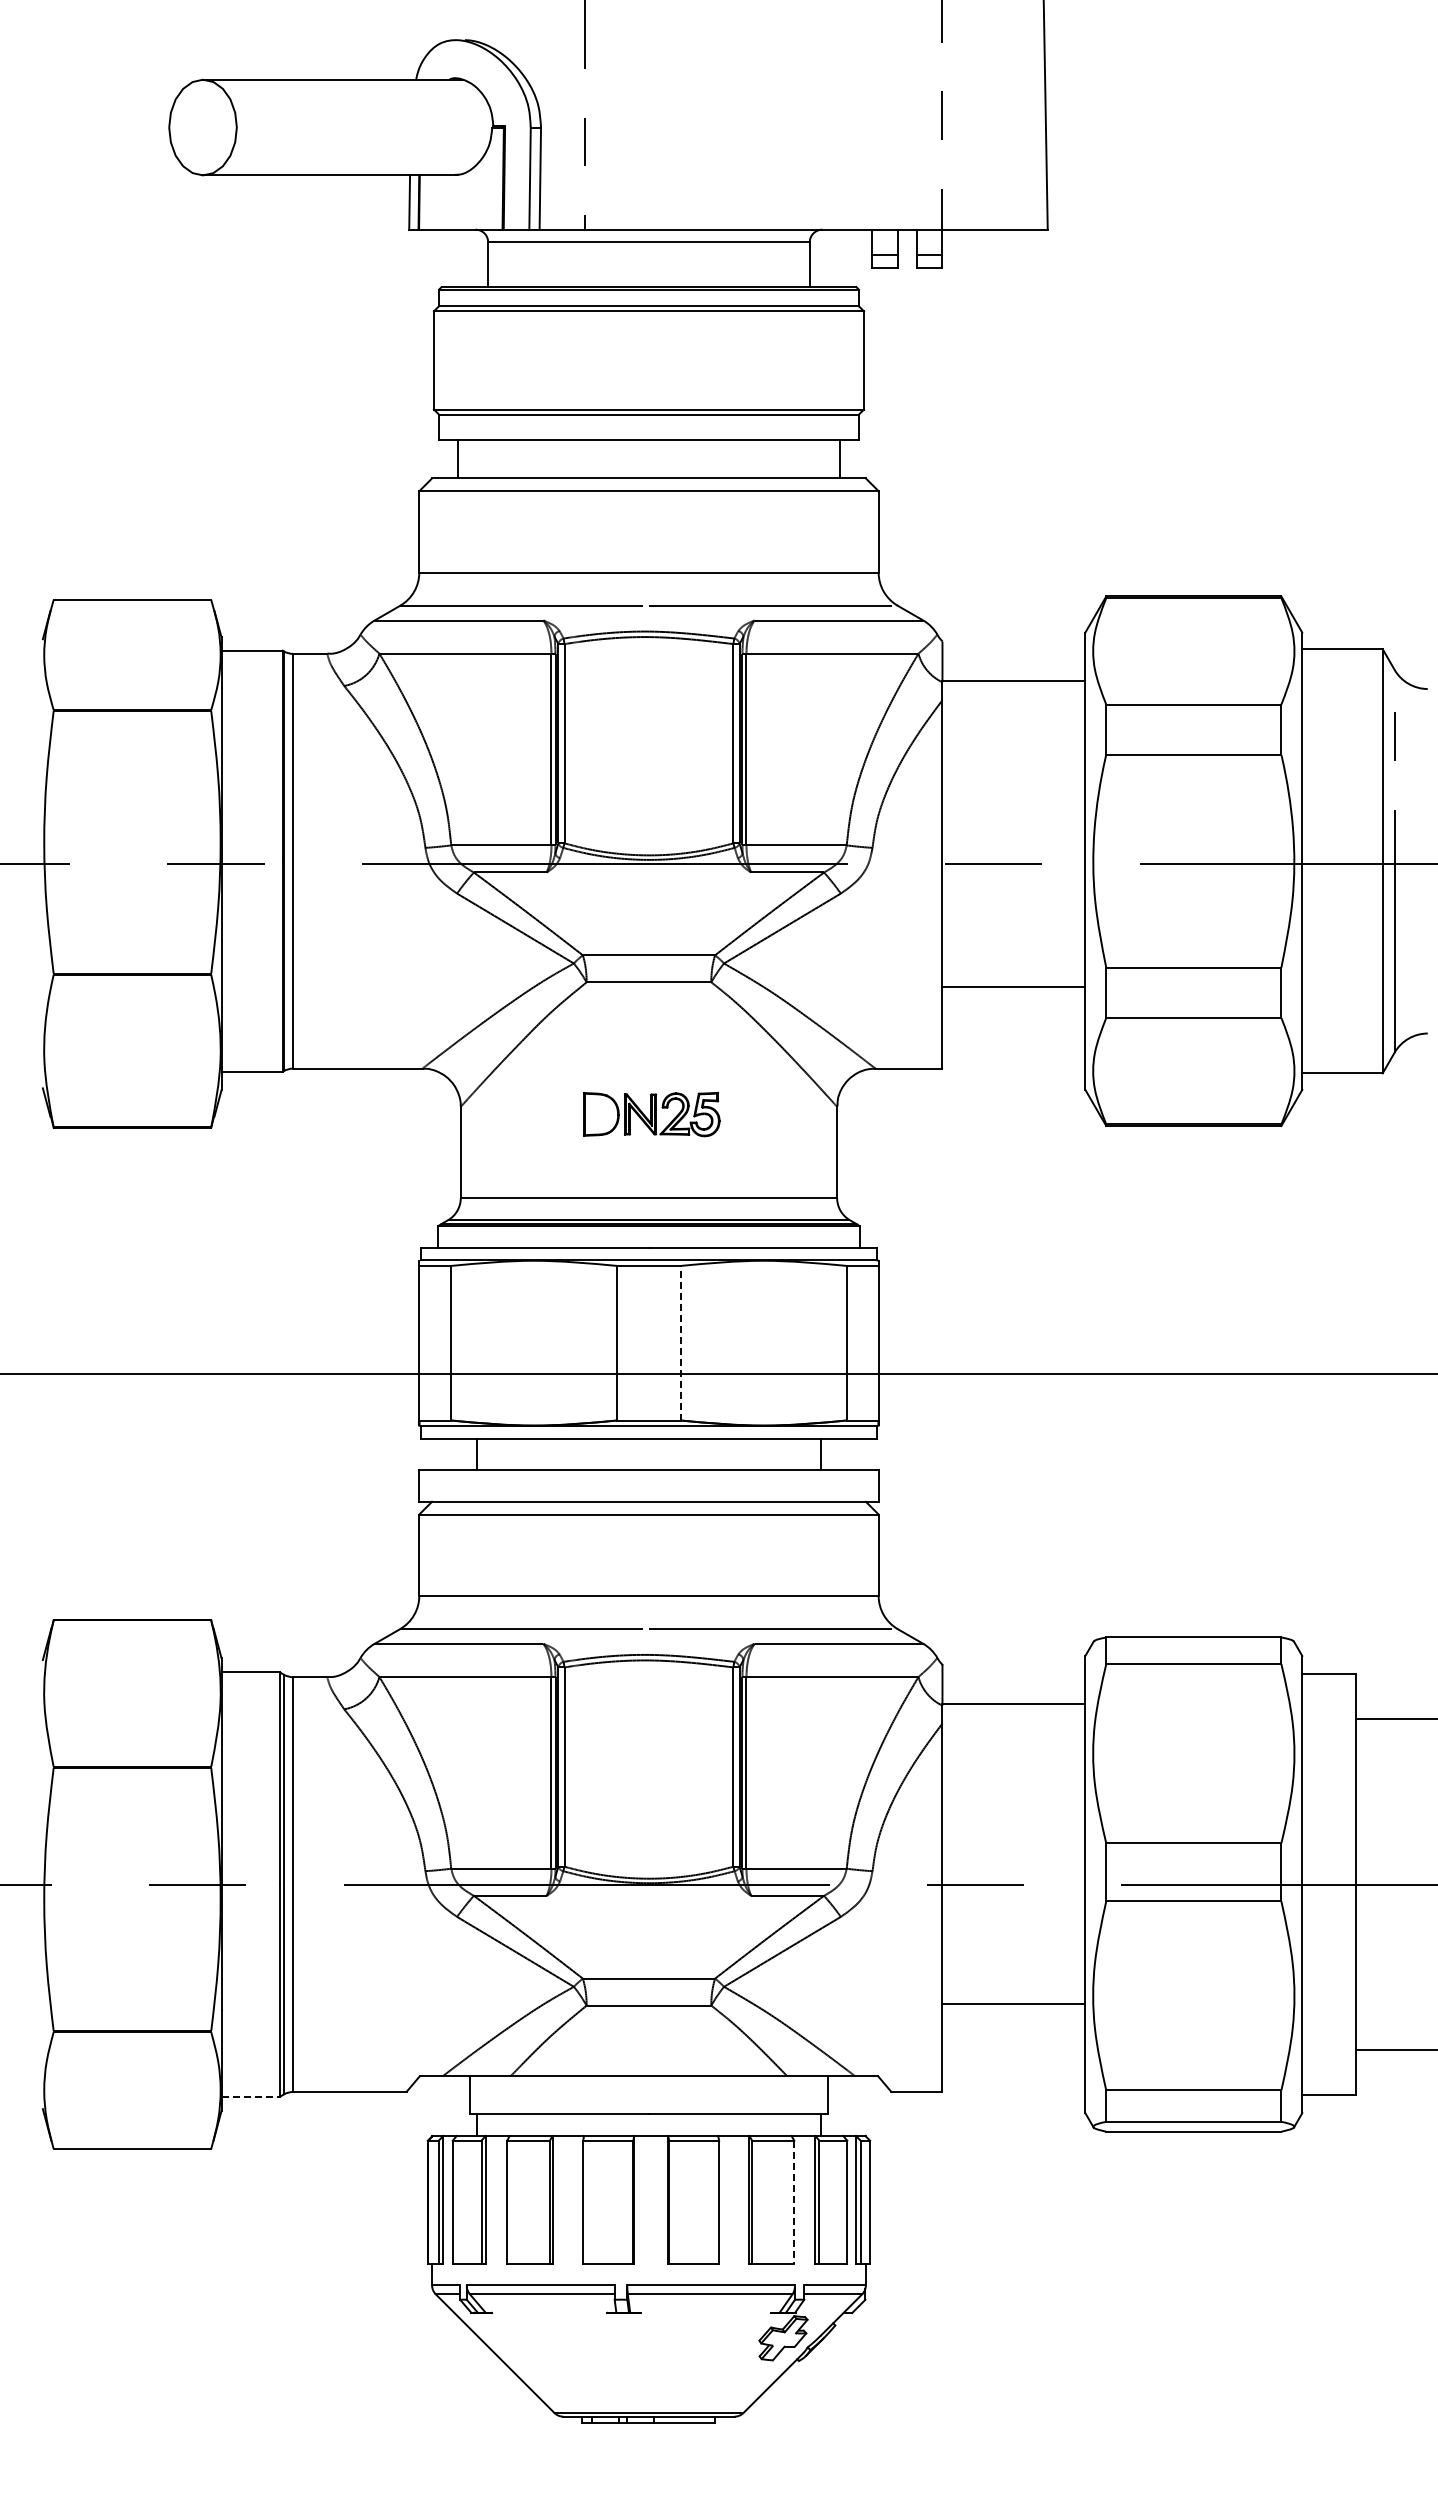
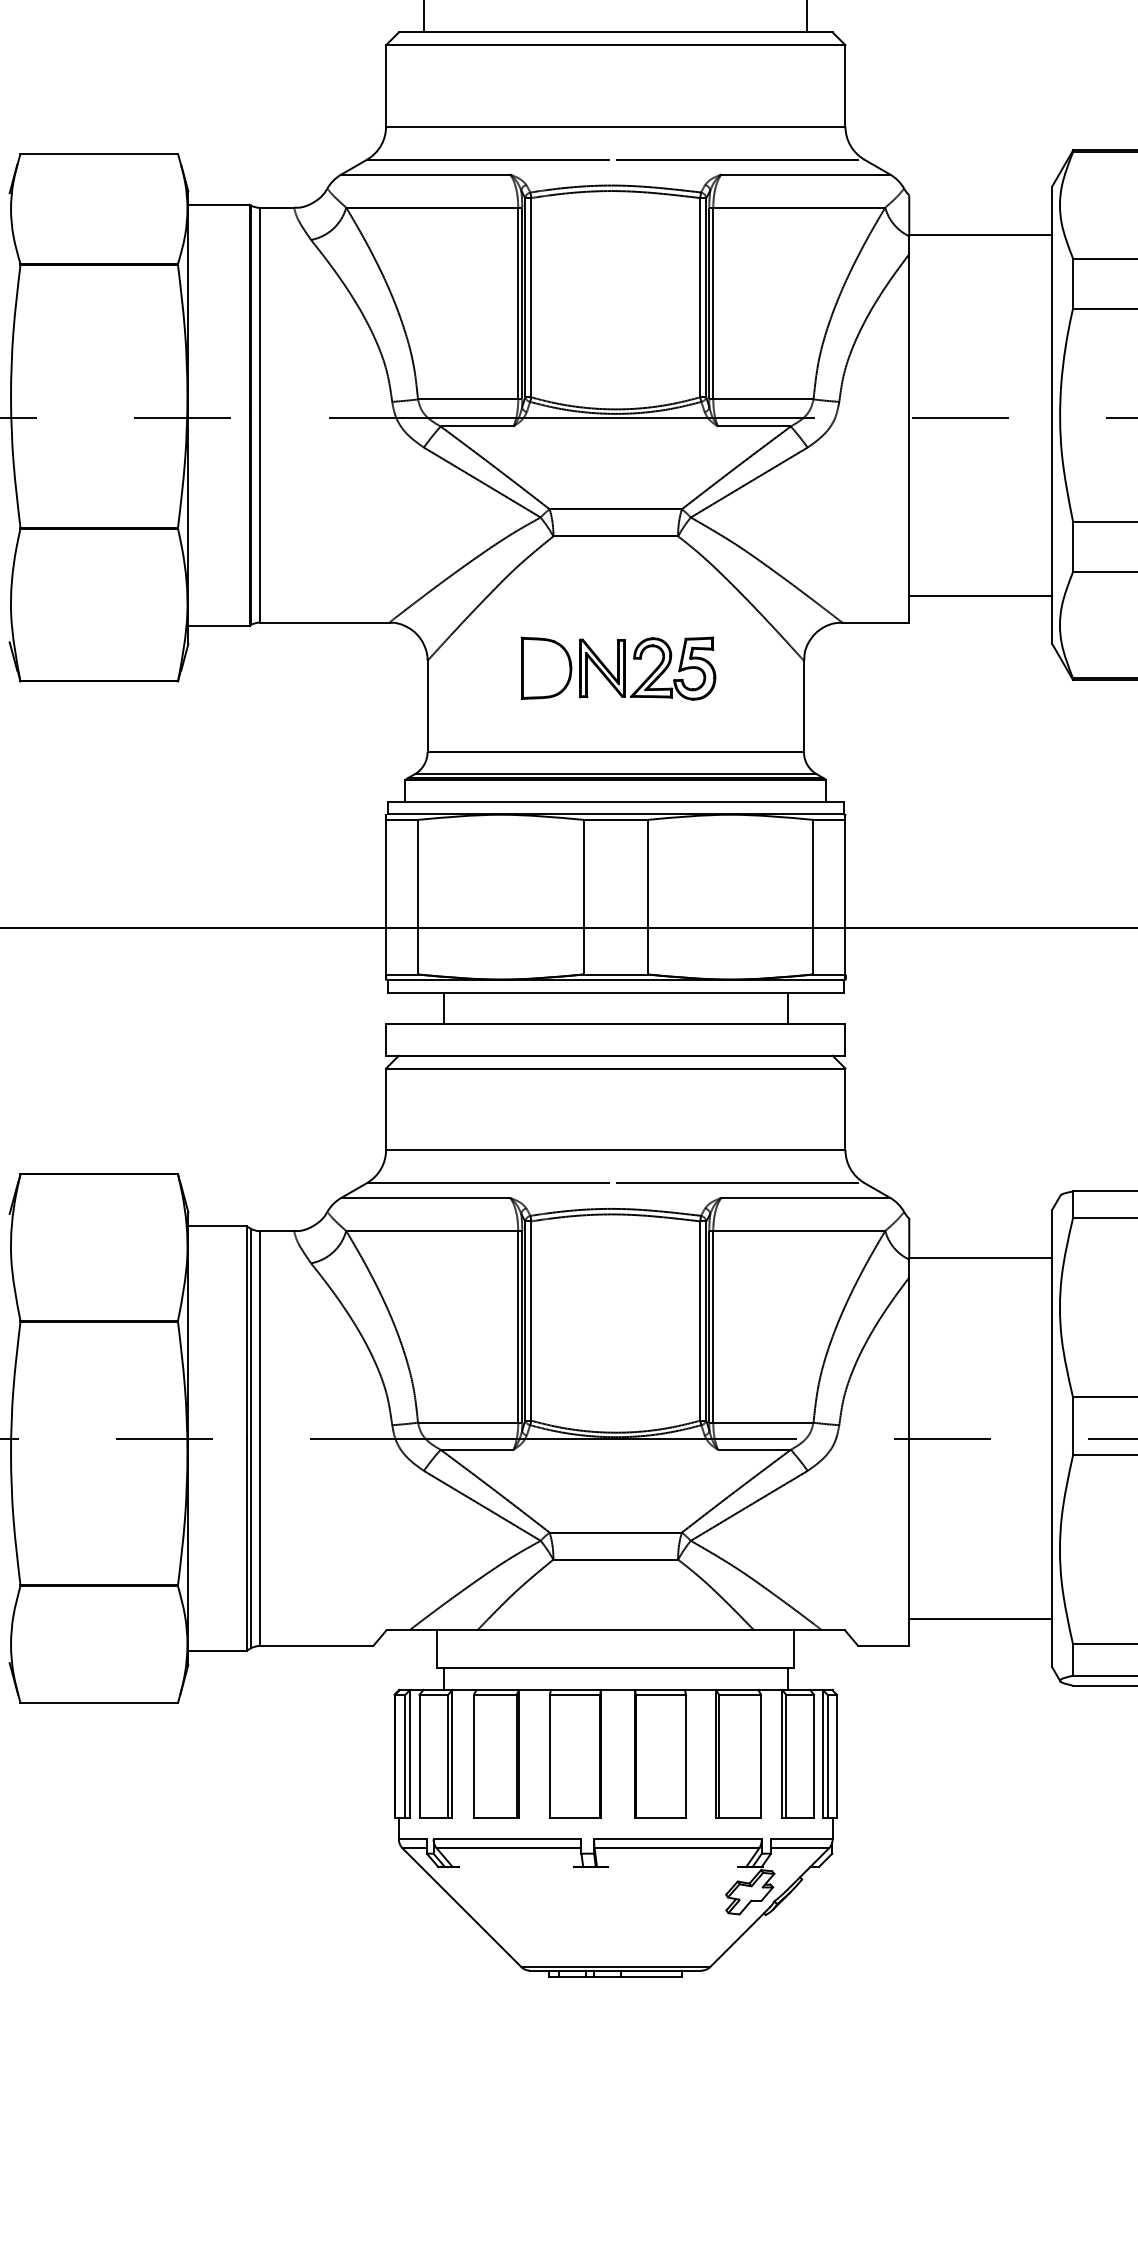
line: (1013, 986) -> (980, 595), moved
part: (651, 1114) -> (618, 668), size x1.43
line: (680, 1342) -> (647, 896), dashed -> solid
line: (1013, 2004) -> (980, 1619), moved
line: (251, 2096) -> (218, 1650), dashed -> solid
line: (794, 2202) -> (761, 1756), dashed -> solid

